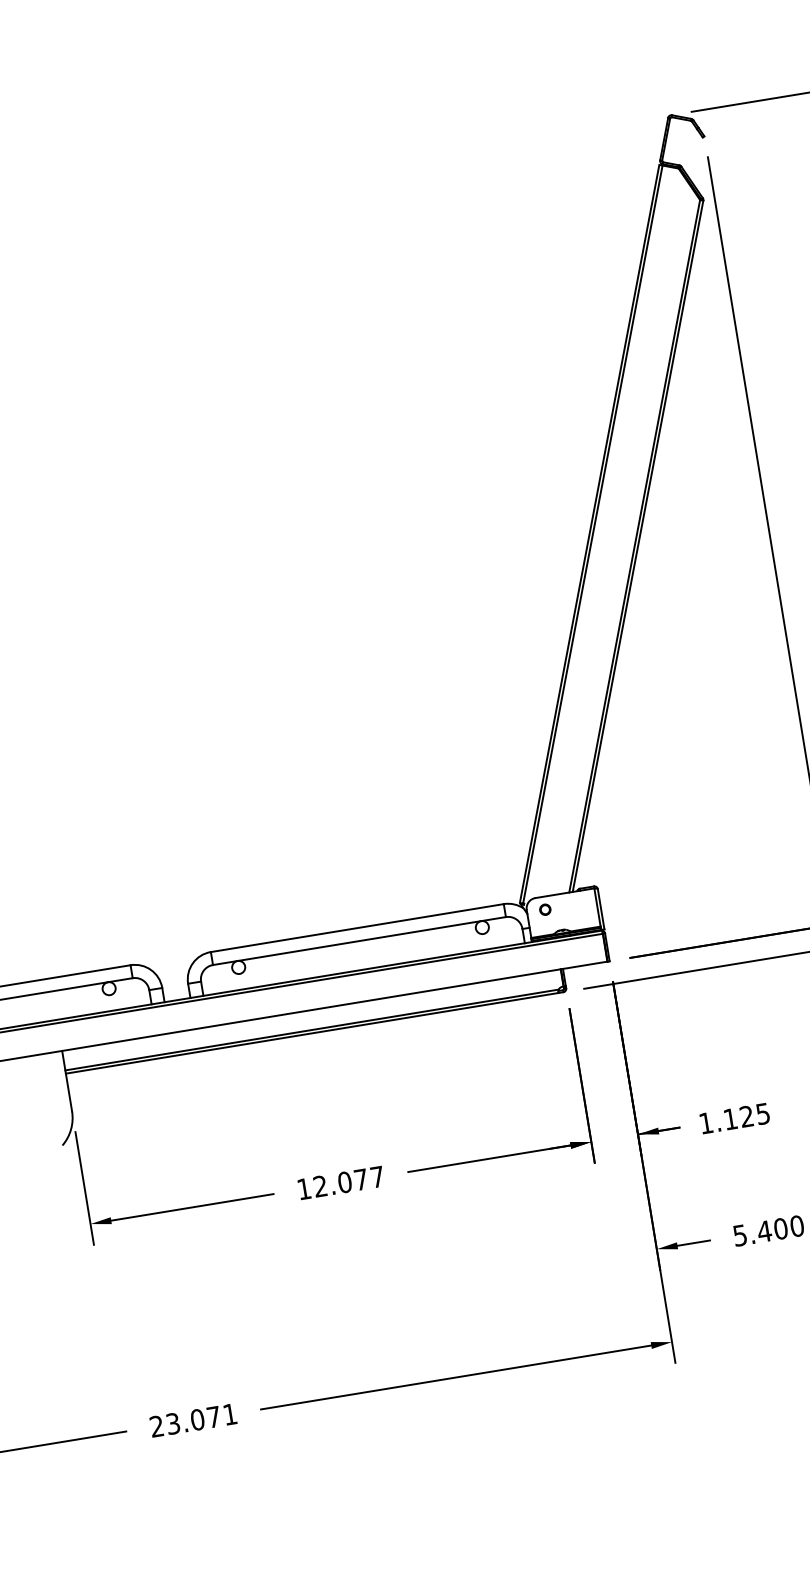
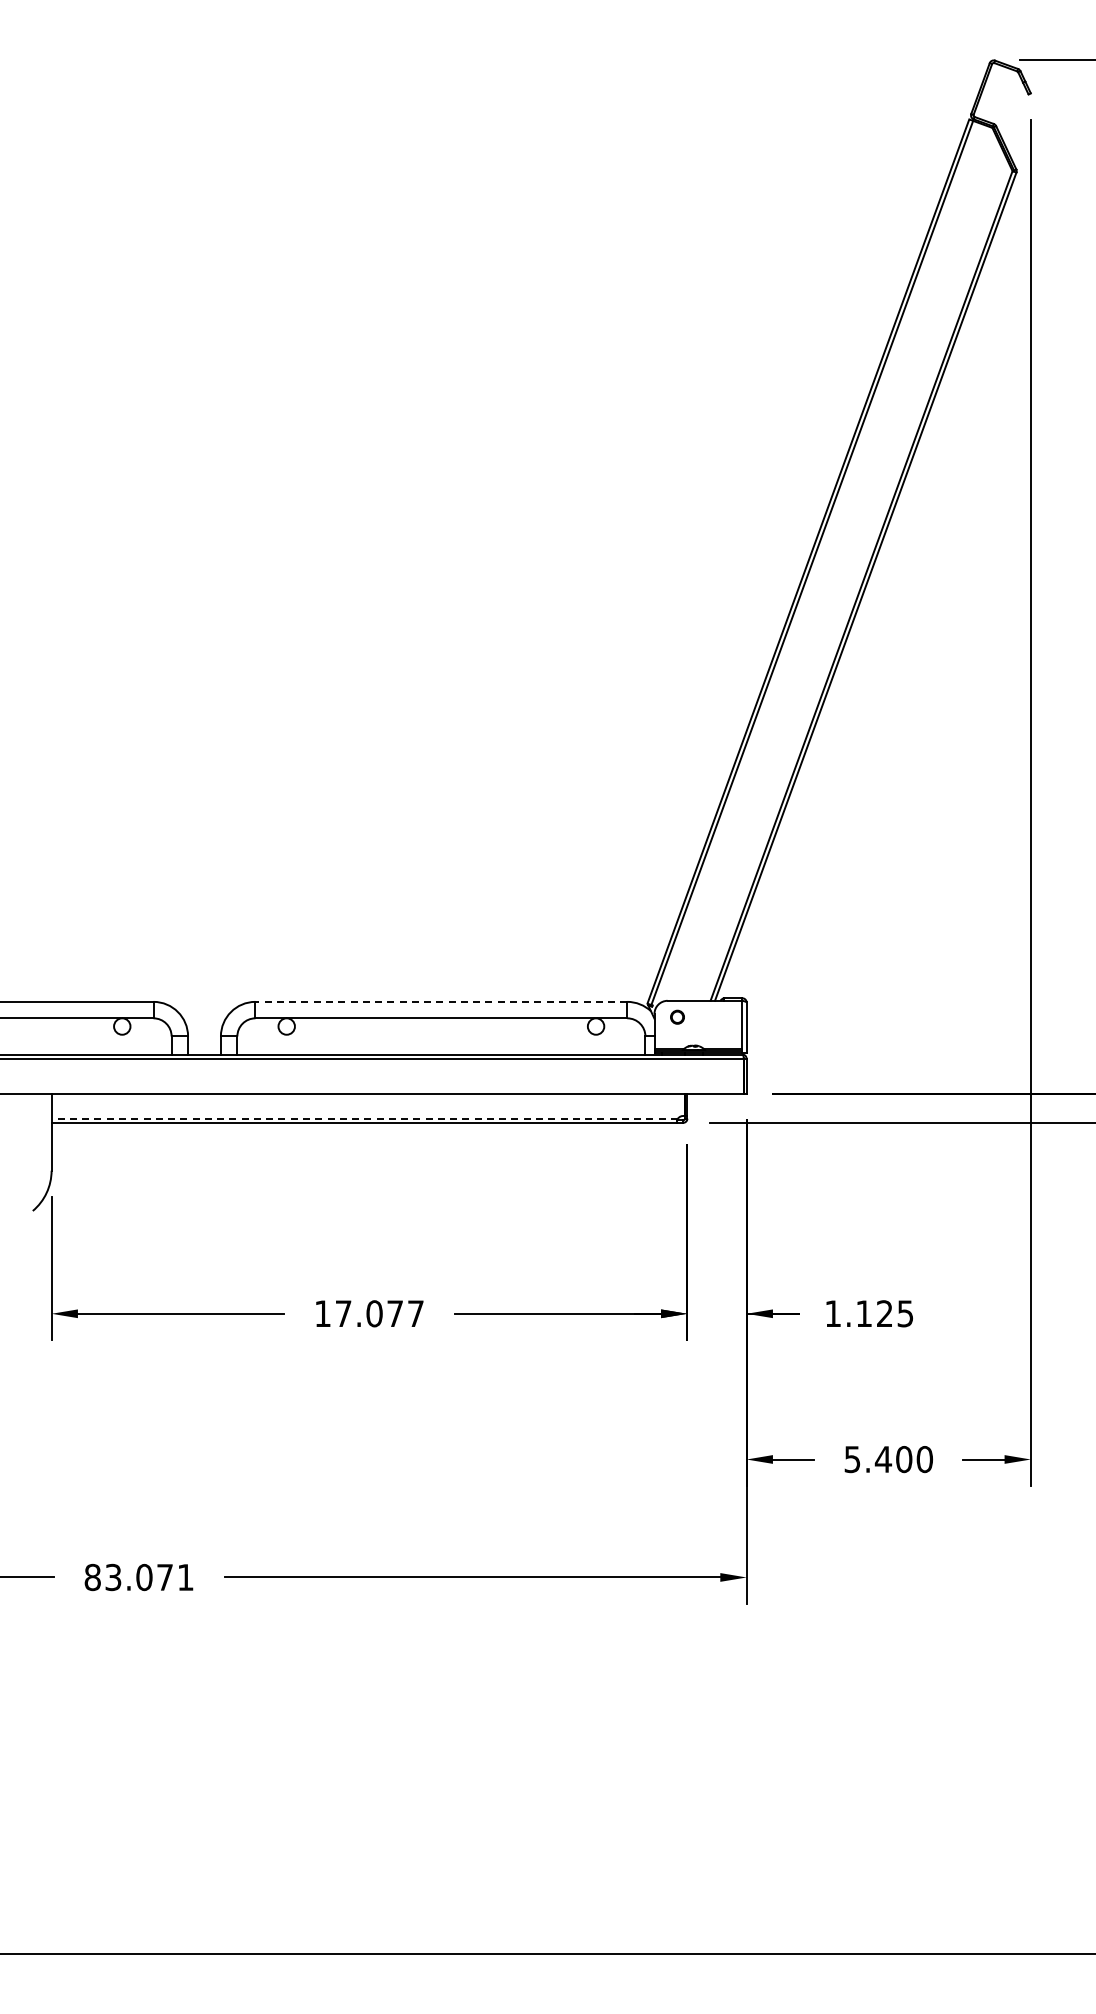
line: (357, 927) -> (441, 1001), solid -> dashed
line: (311, 1029) -> (364, 1118), solid -> dashed
text: (320, 1186) -> (343, 1313), 12.077 -> 17.077
text: (156, 1426) -> (92, 1577), 23.071 -> 83.071

